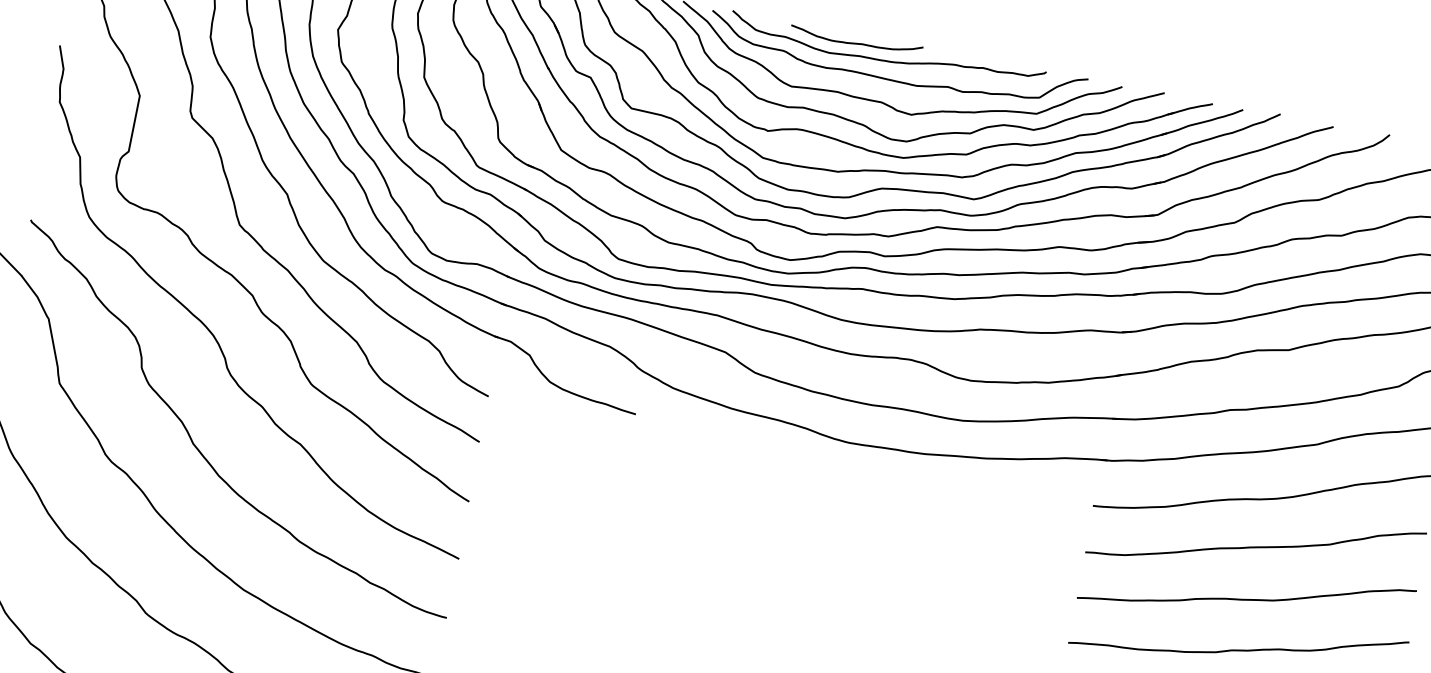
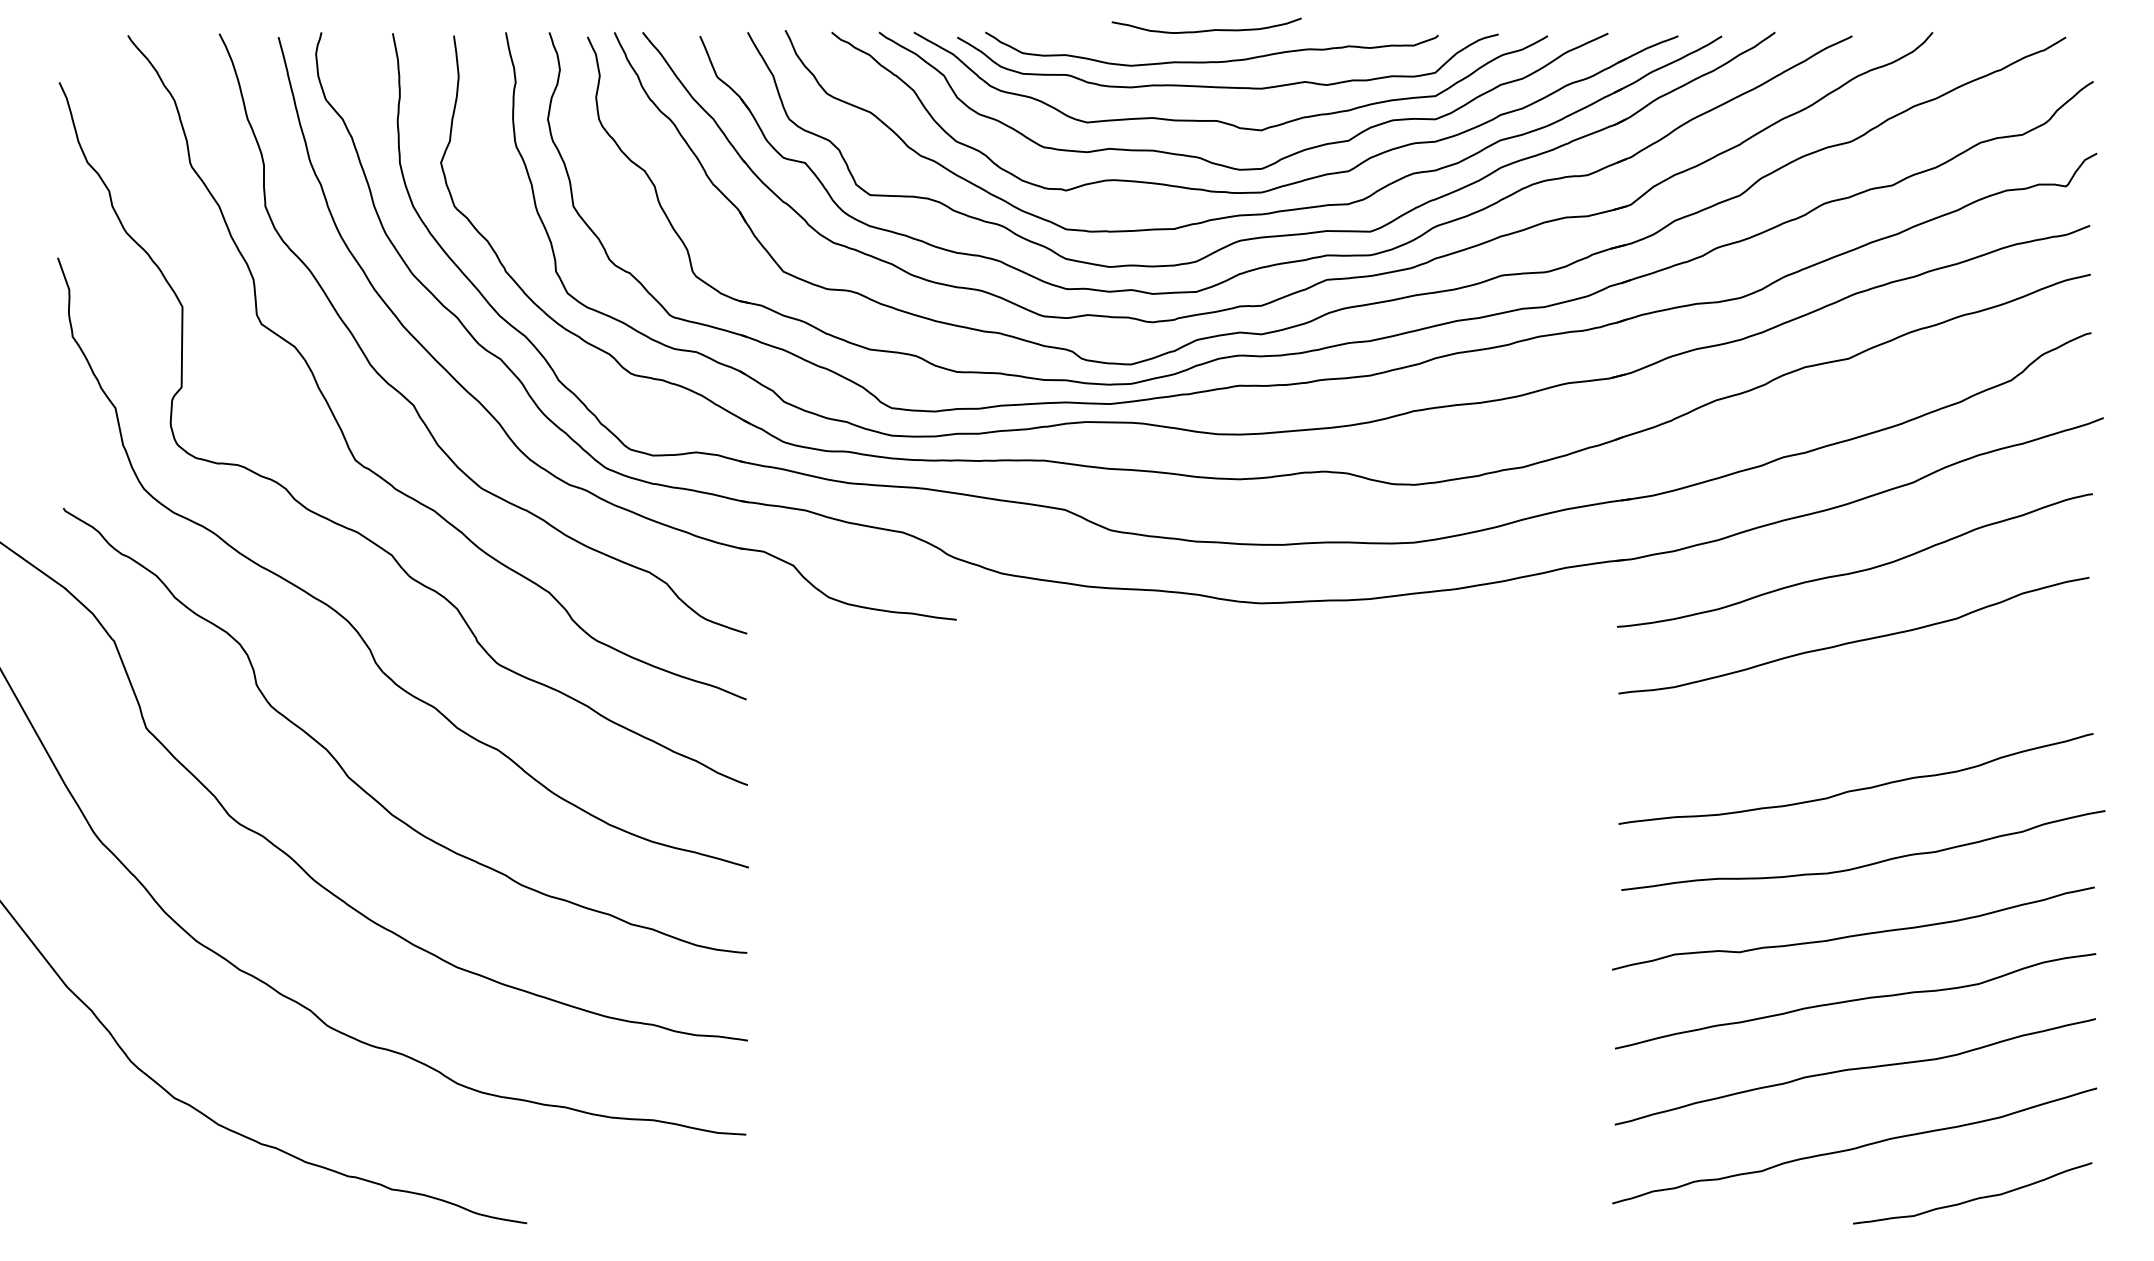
curve: (857, 42) -> (1208, 29), moved
curve: (1245, 599) -> (1854, 716), removed

